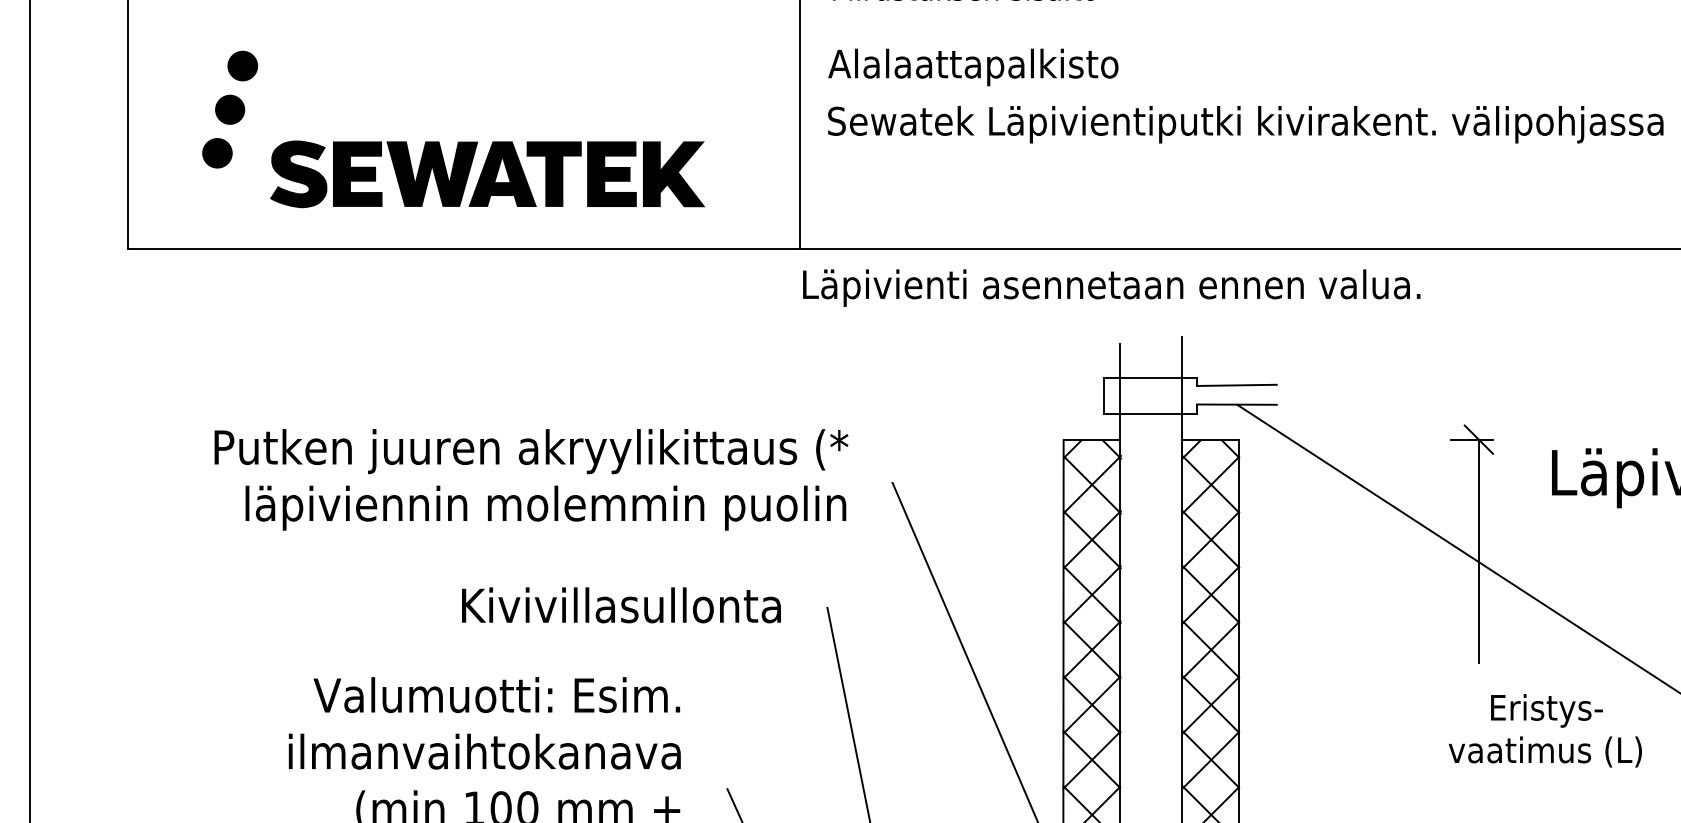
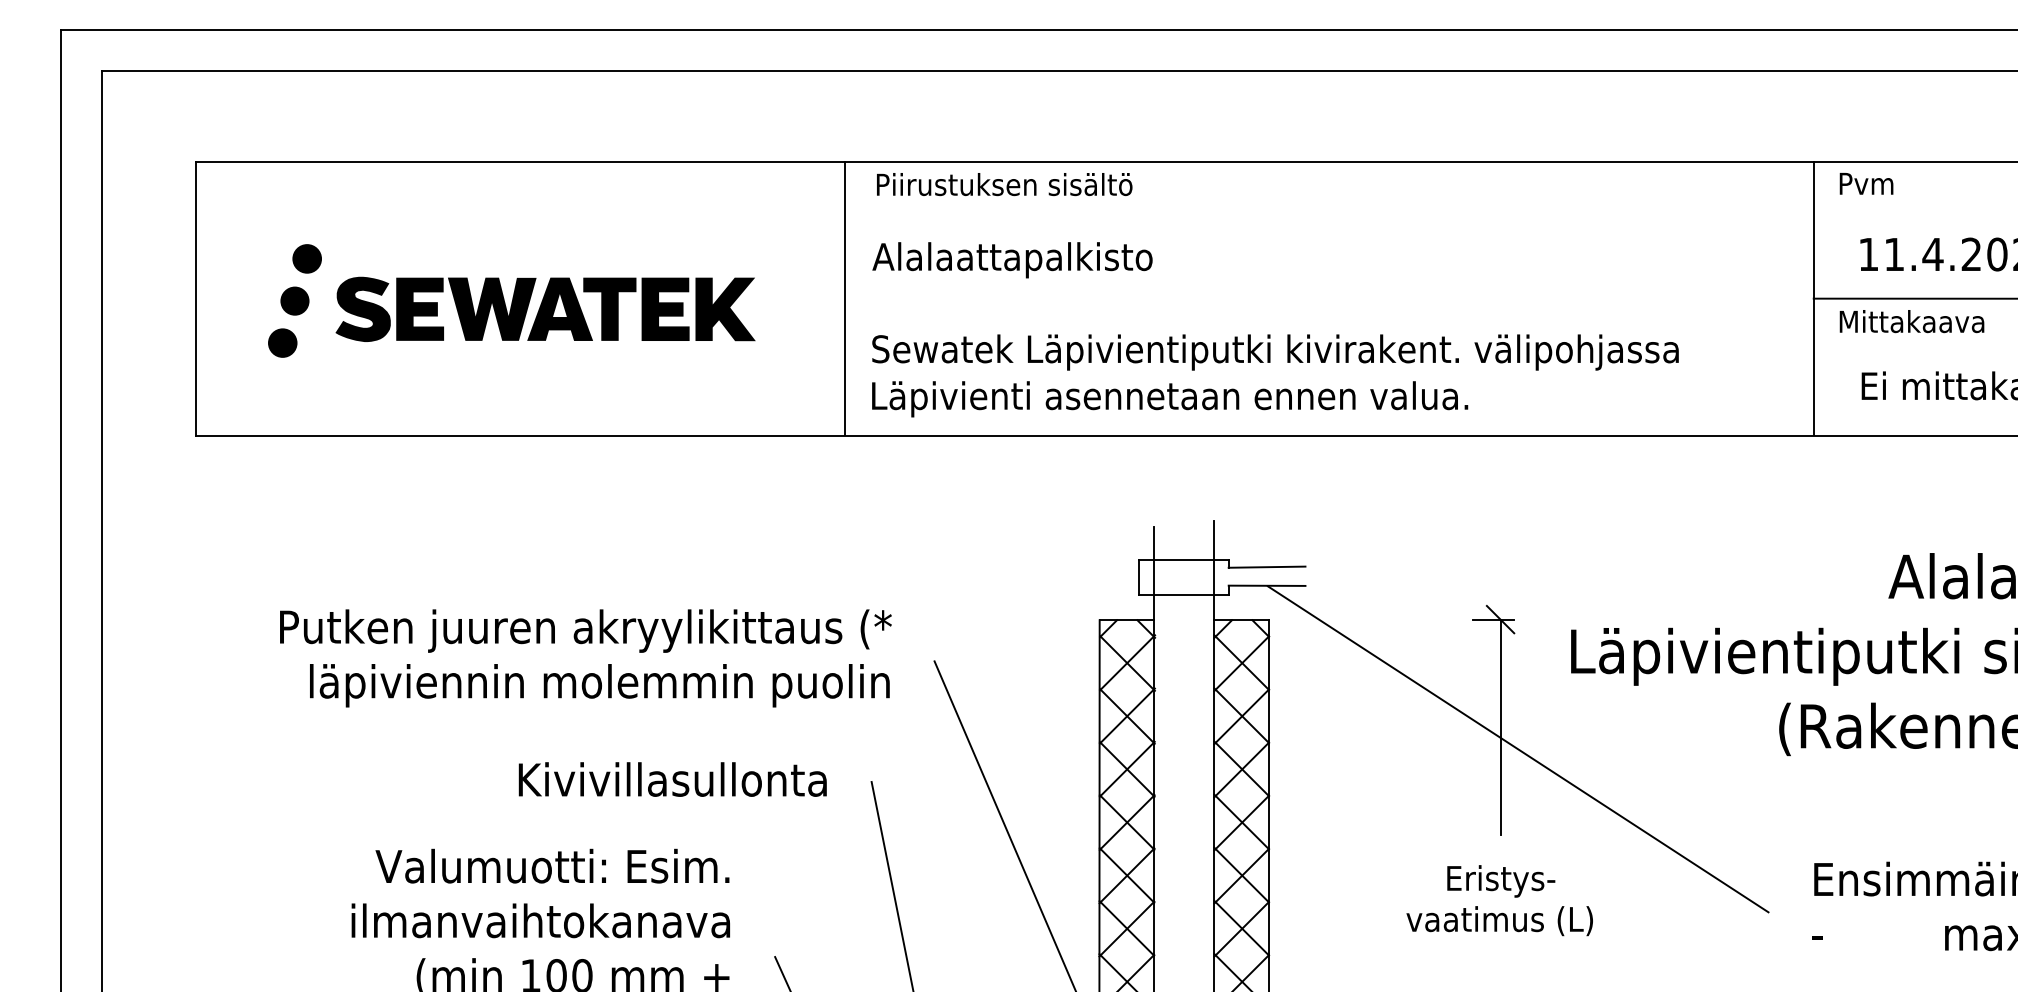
text: (1245, 124) -> (1275, 352), moved
part: (487, 173) -> (545, 308), moved
text: (1112, 288) -> (1170, 399), moved
text: (1545, 730) -> (1499, 900), moved

